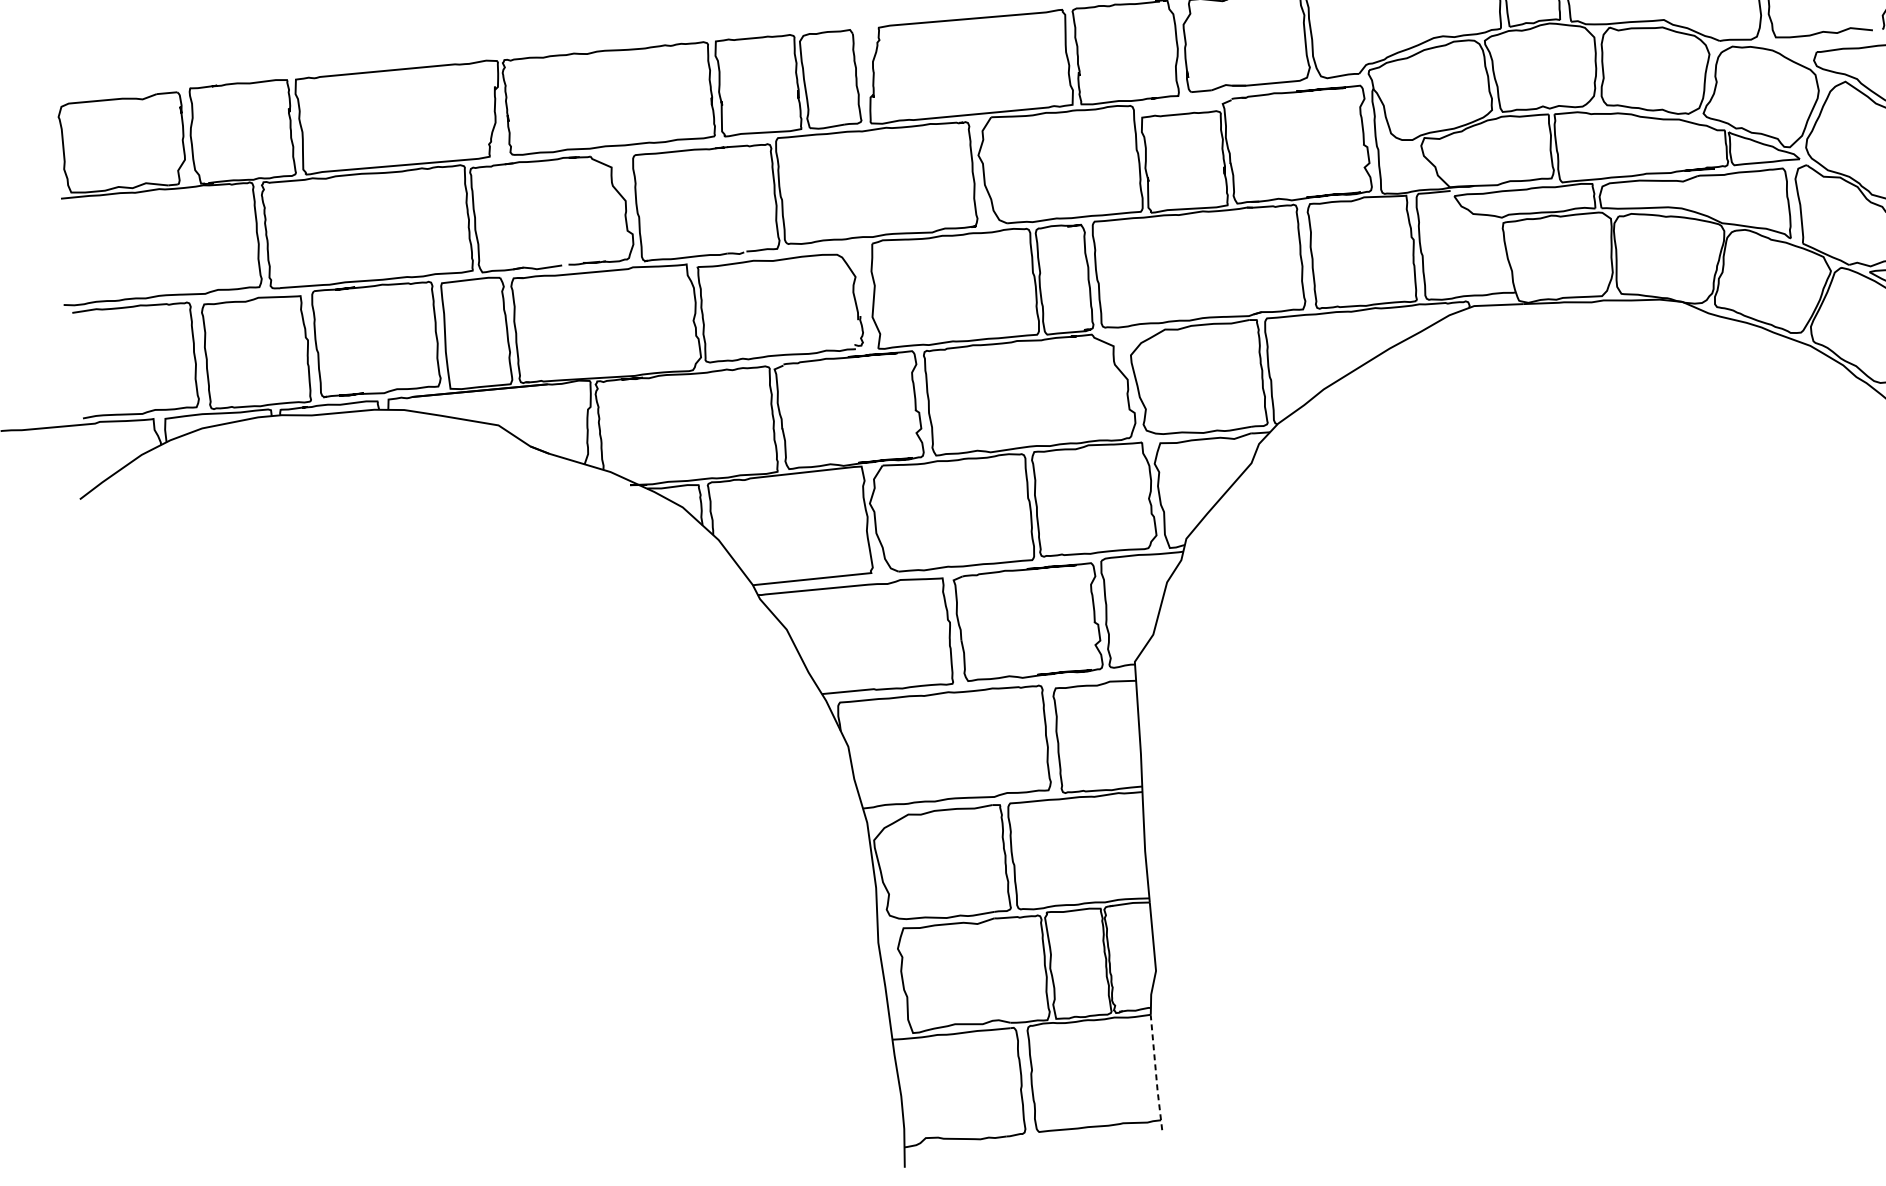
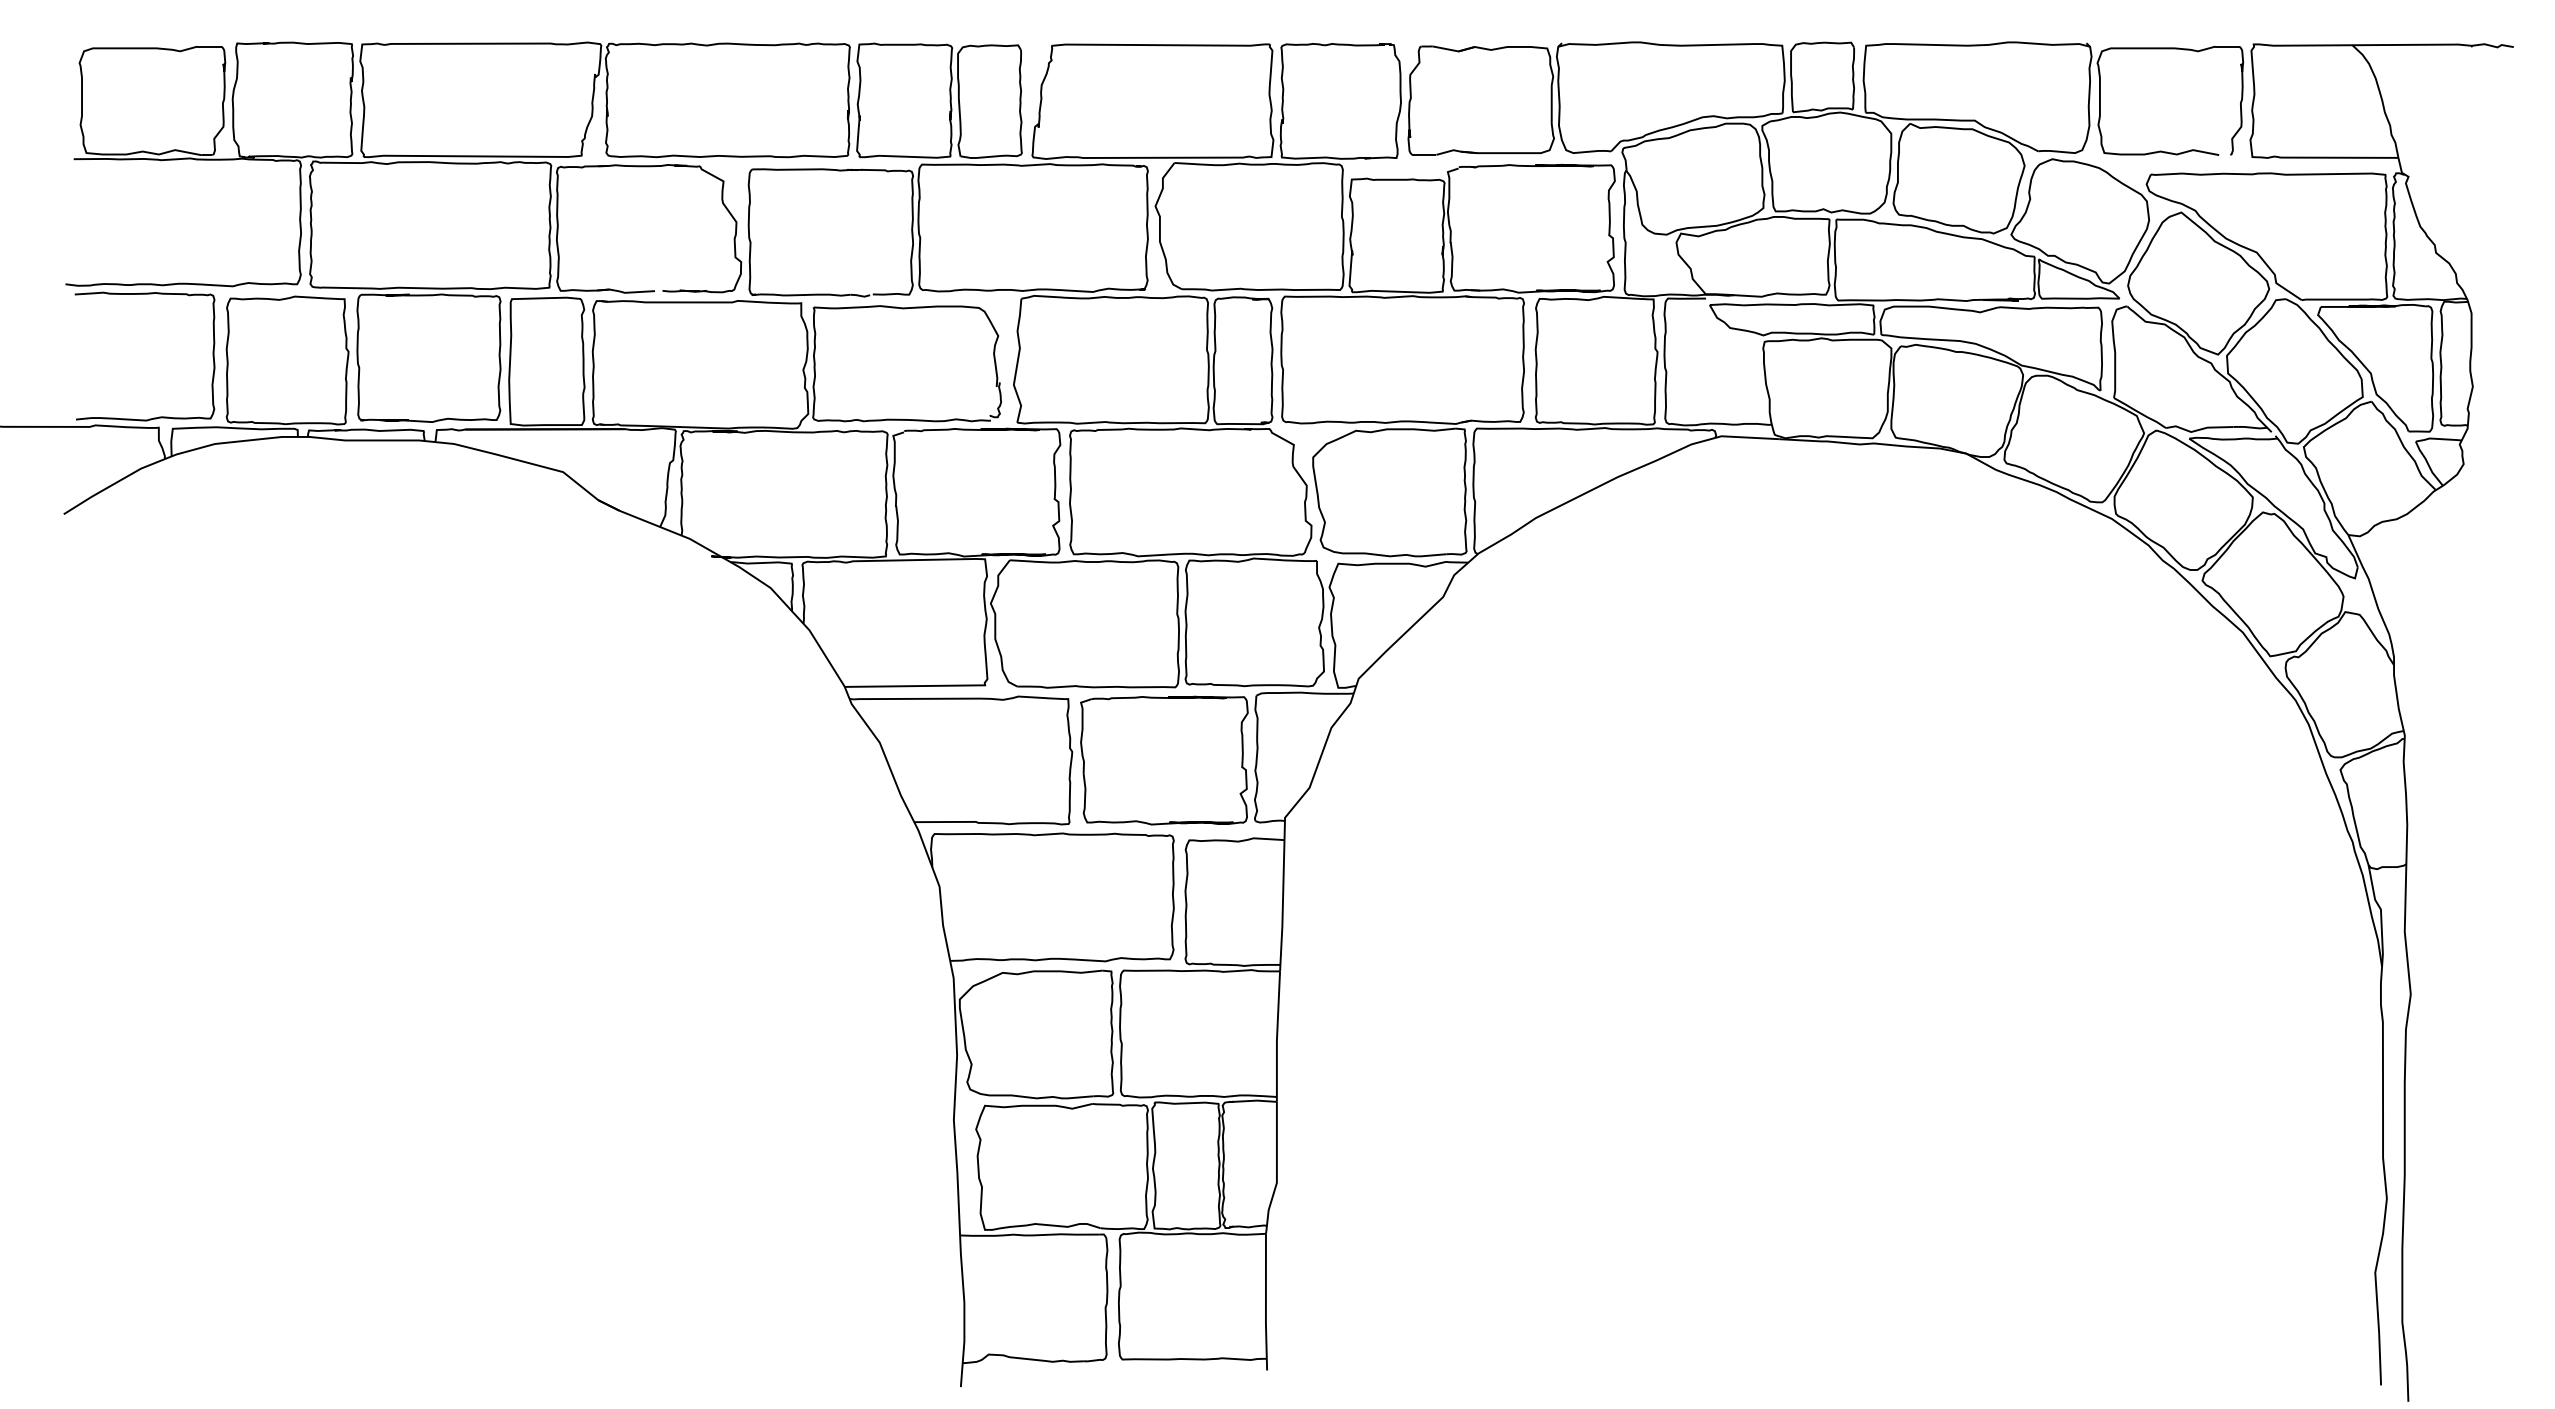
line: (1155, 1072) -> (1265, 1302), dashed -> solid

